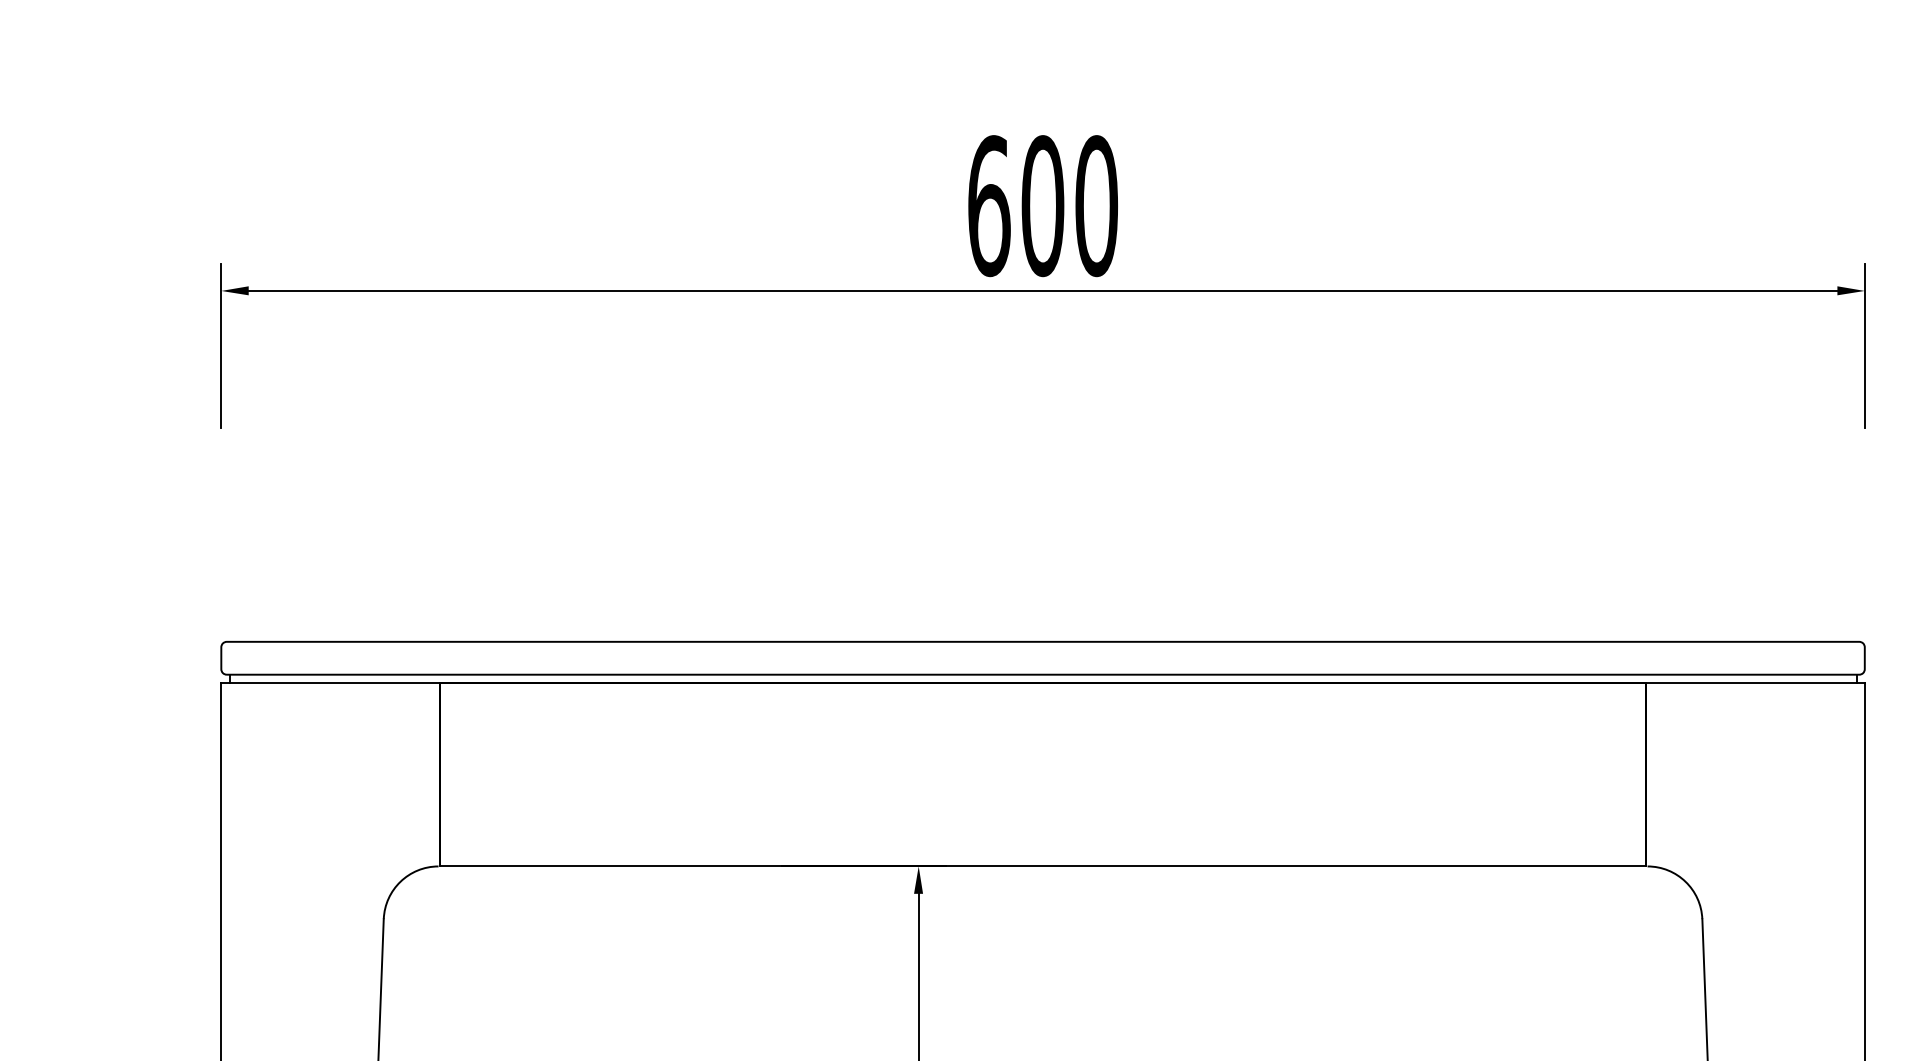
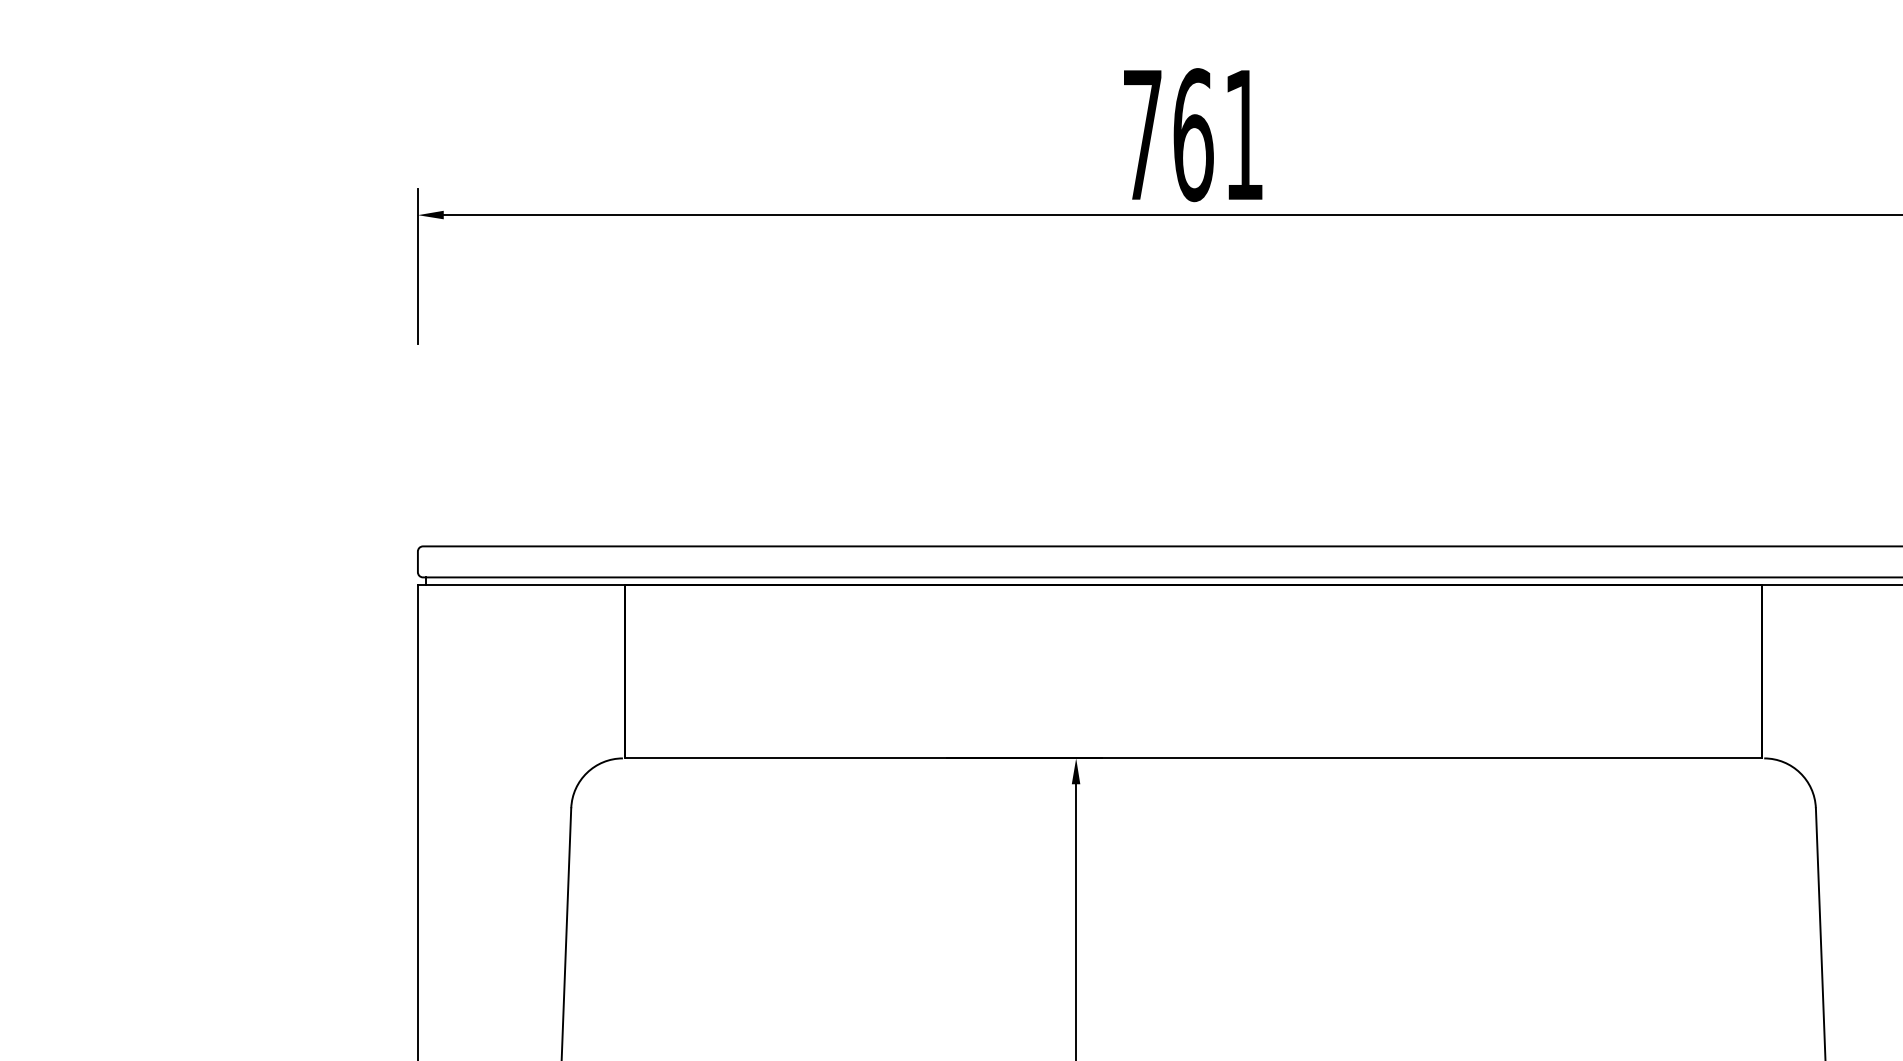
text: (1042, 206) -> (1193, 135), 600 -> 761

